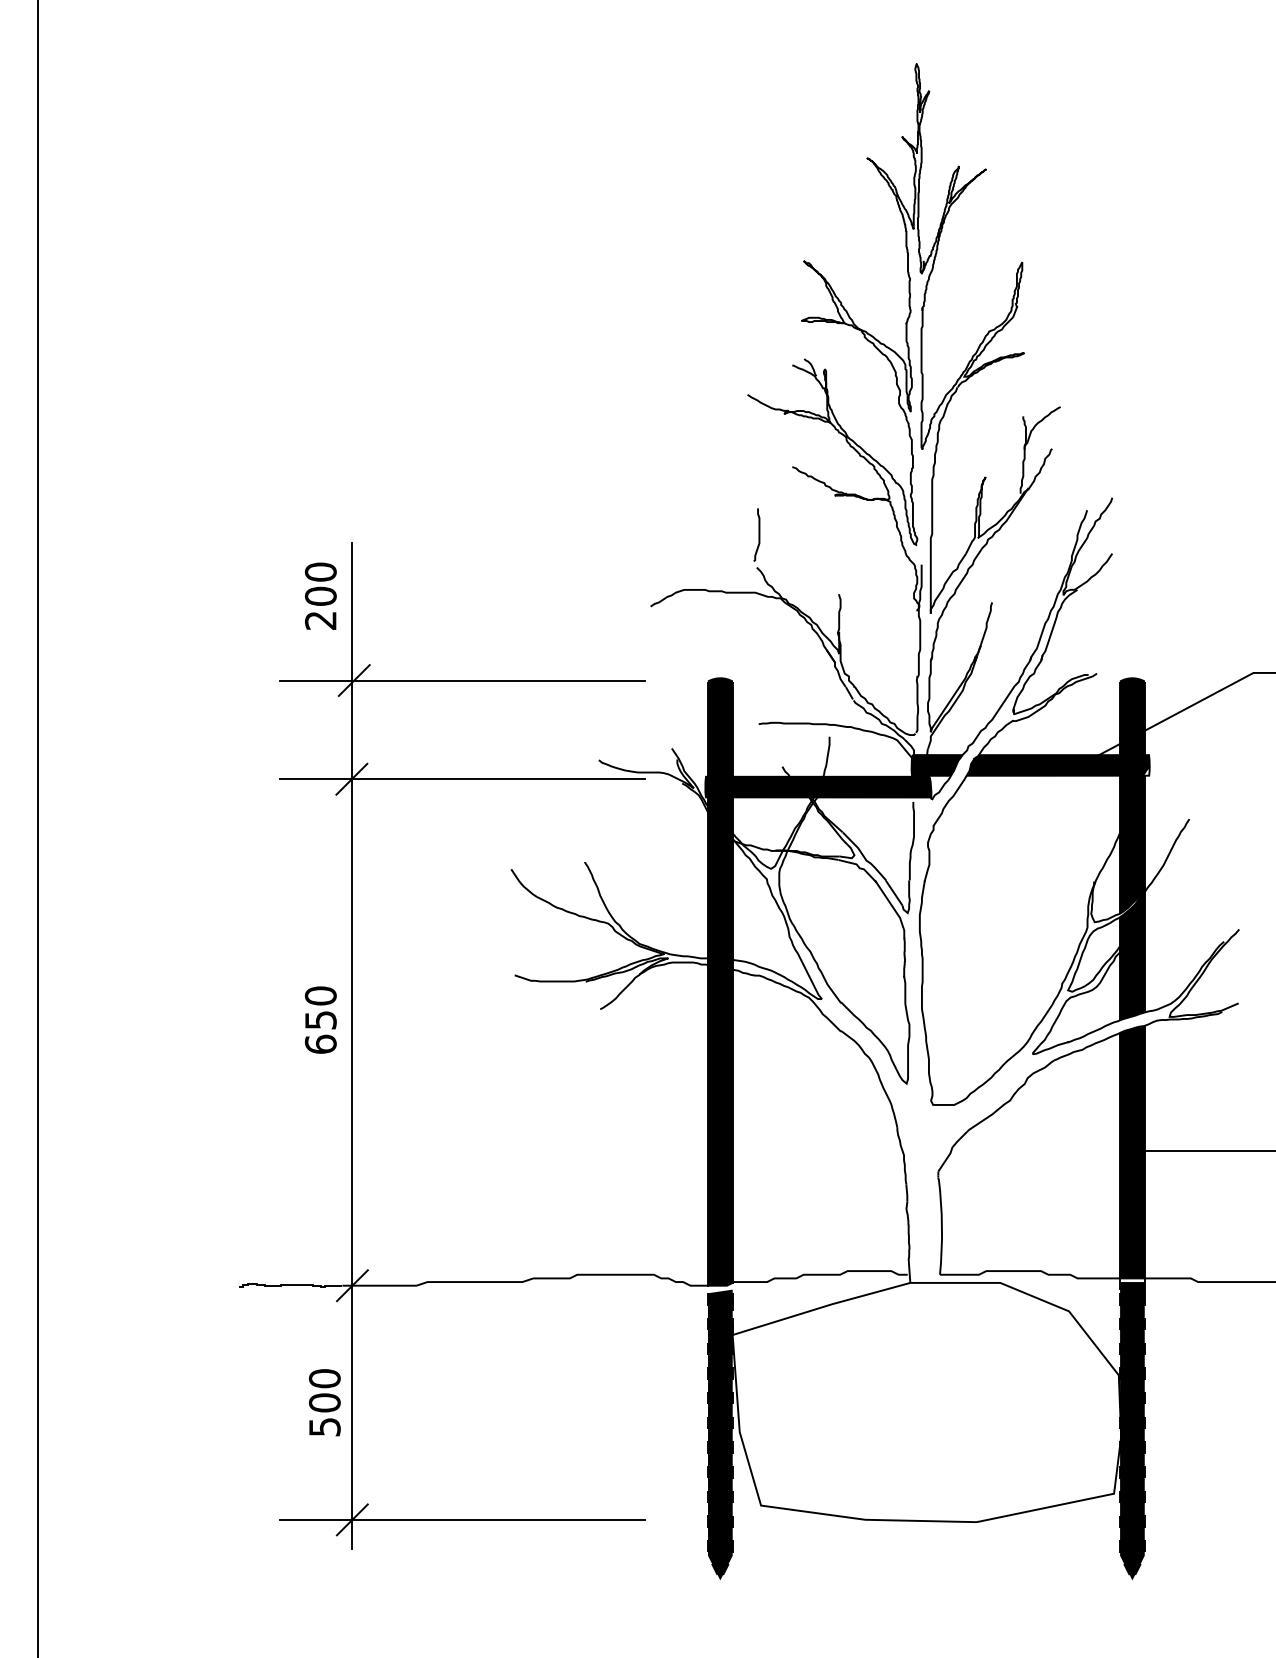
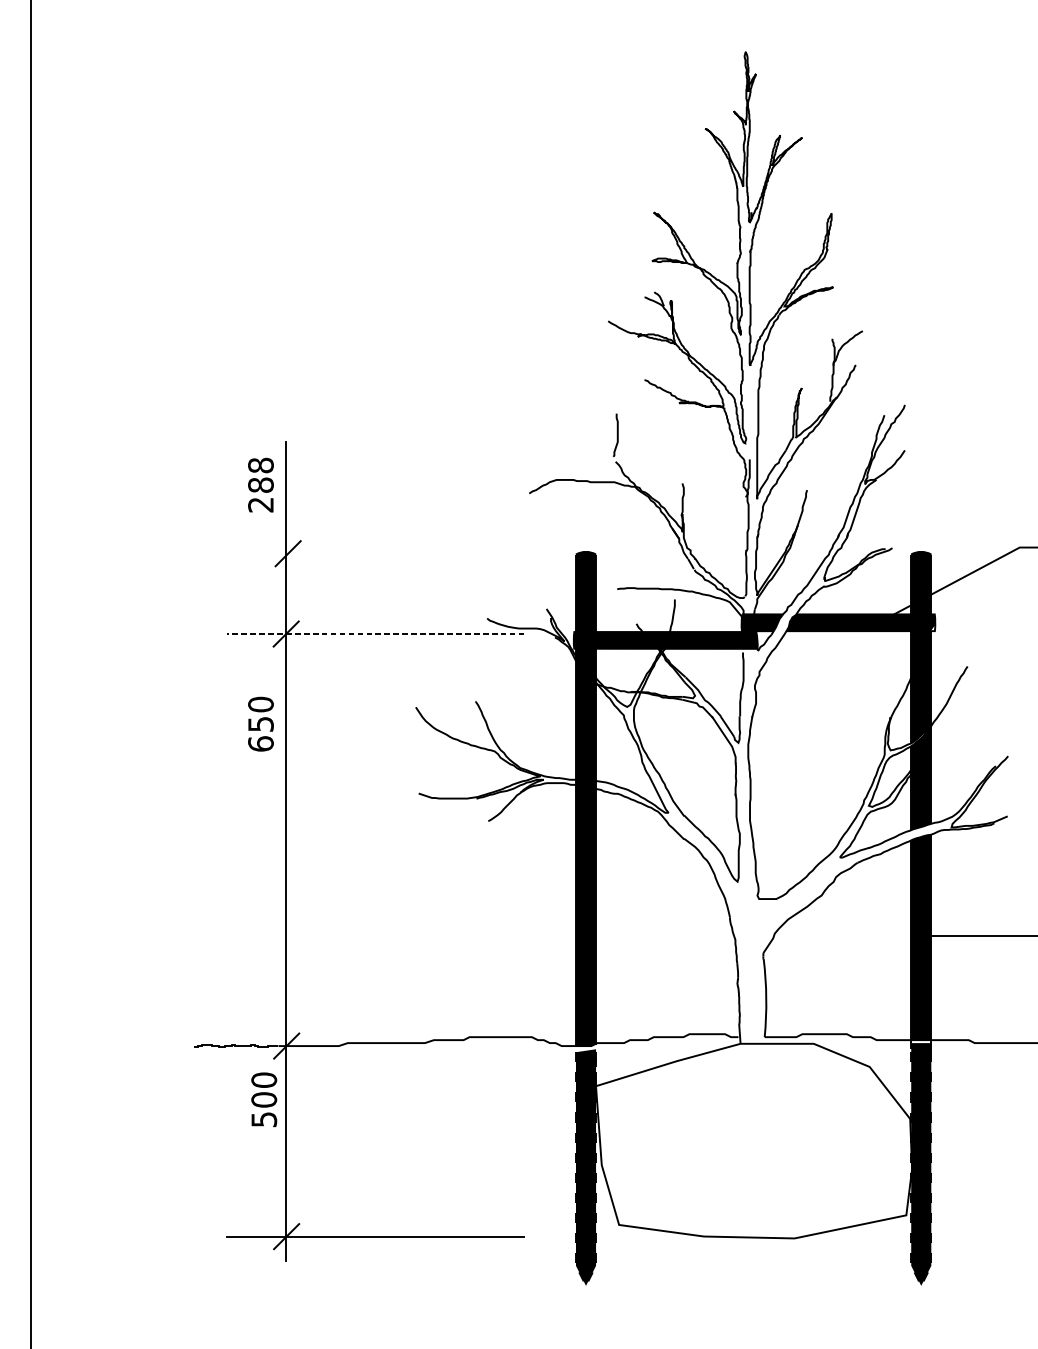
text: (320, 583) -> (260, 474), 200 -> 288
line: (461, 680) -> (375, 553), removed
line: (461, 779) -> (375, 634), solid -> dashed
text: (320, 1019) -> (260, 723), moved
text: (324, 1402) -> (263, 1099), moved

